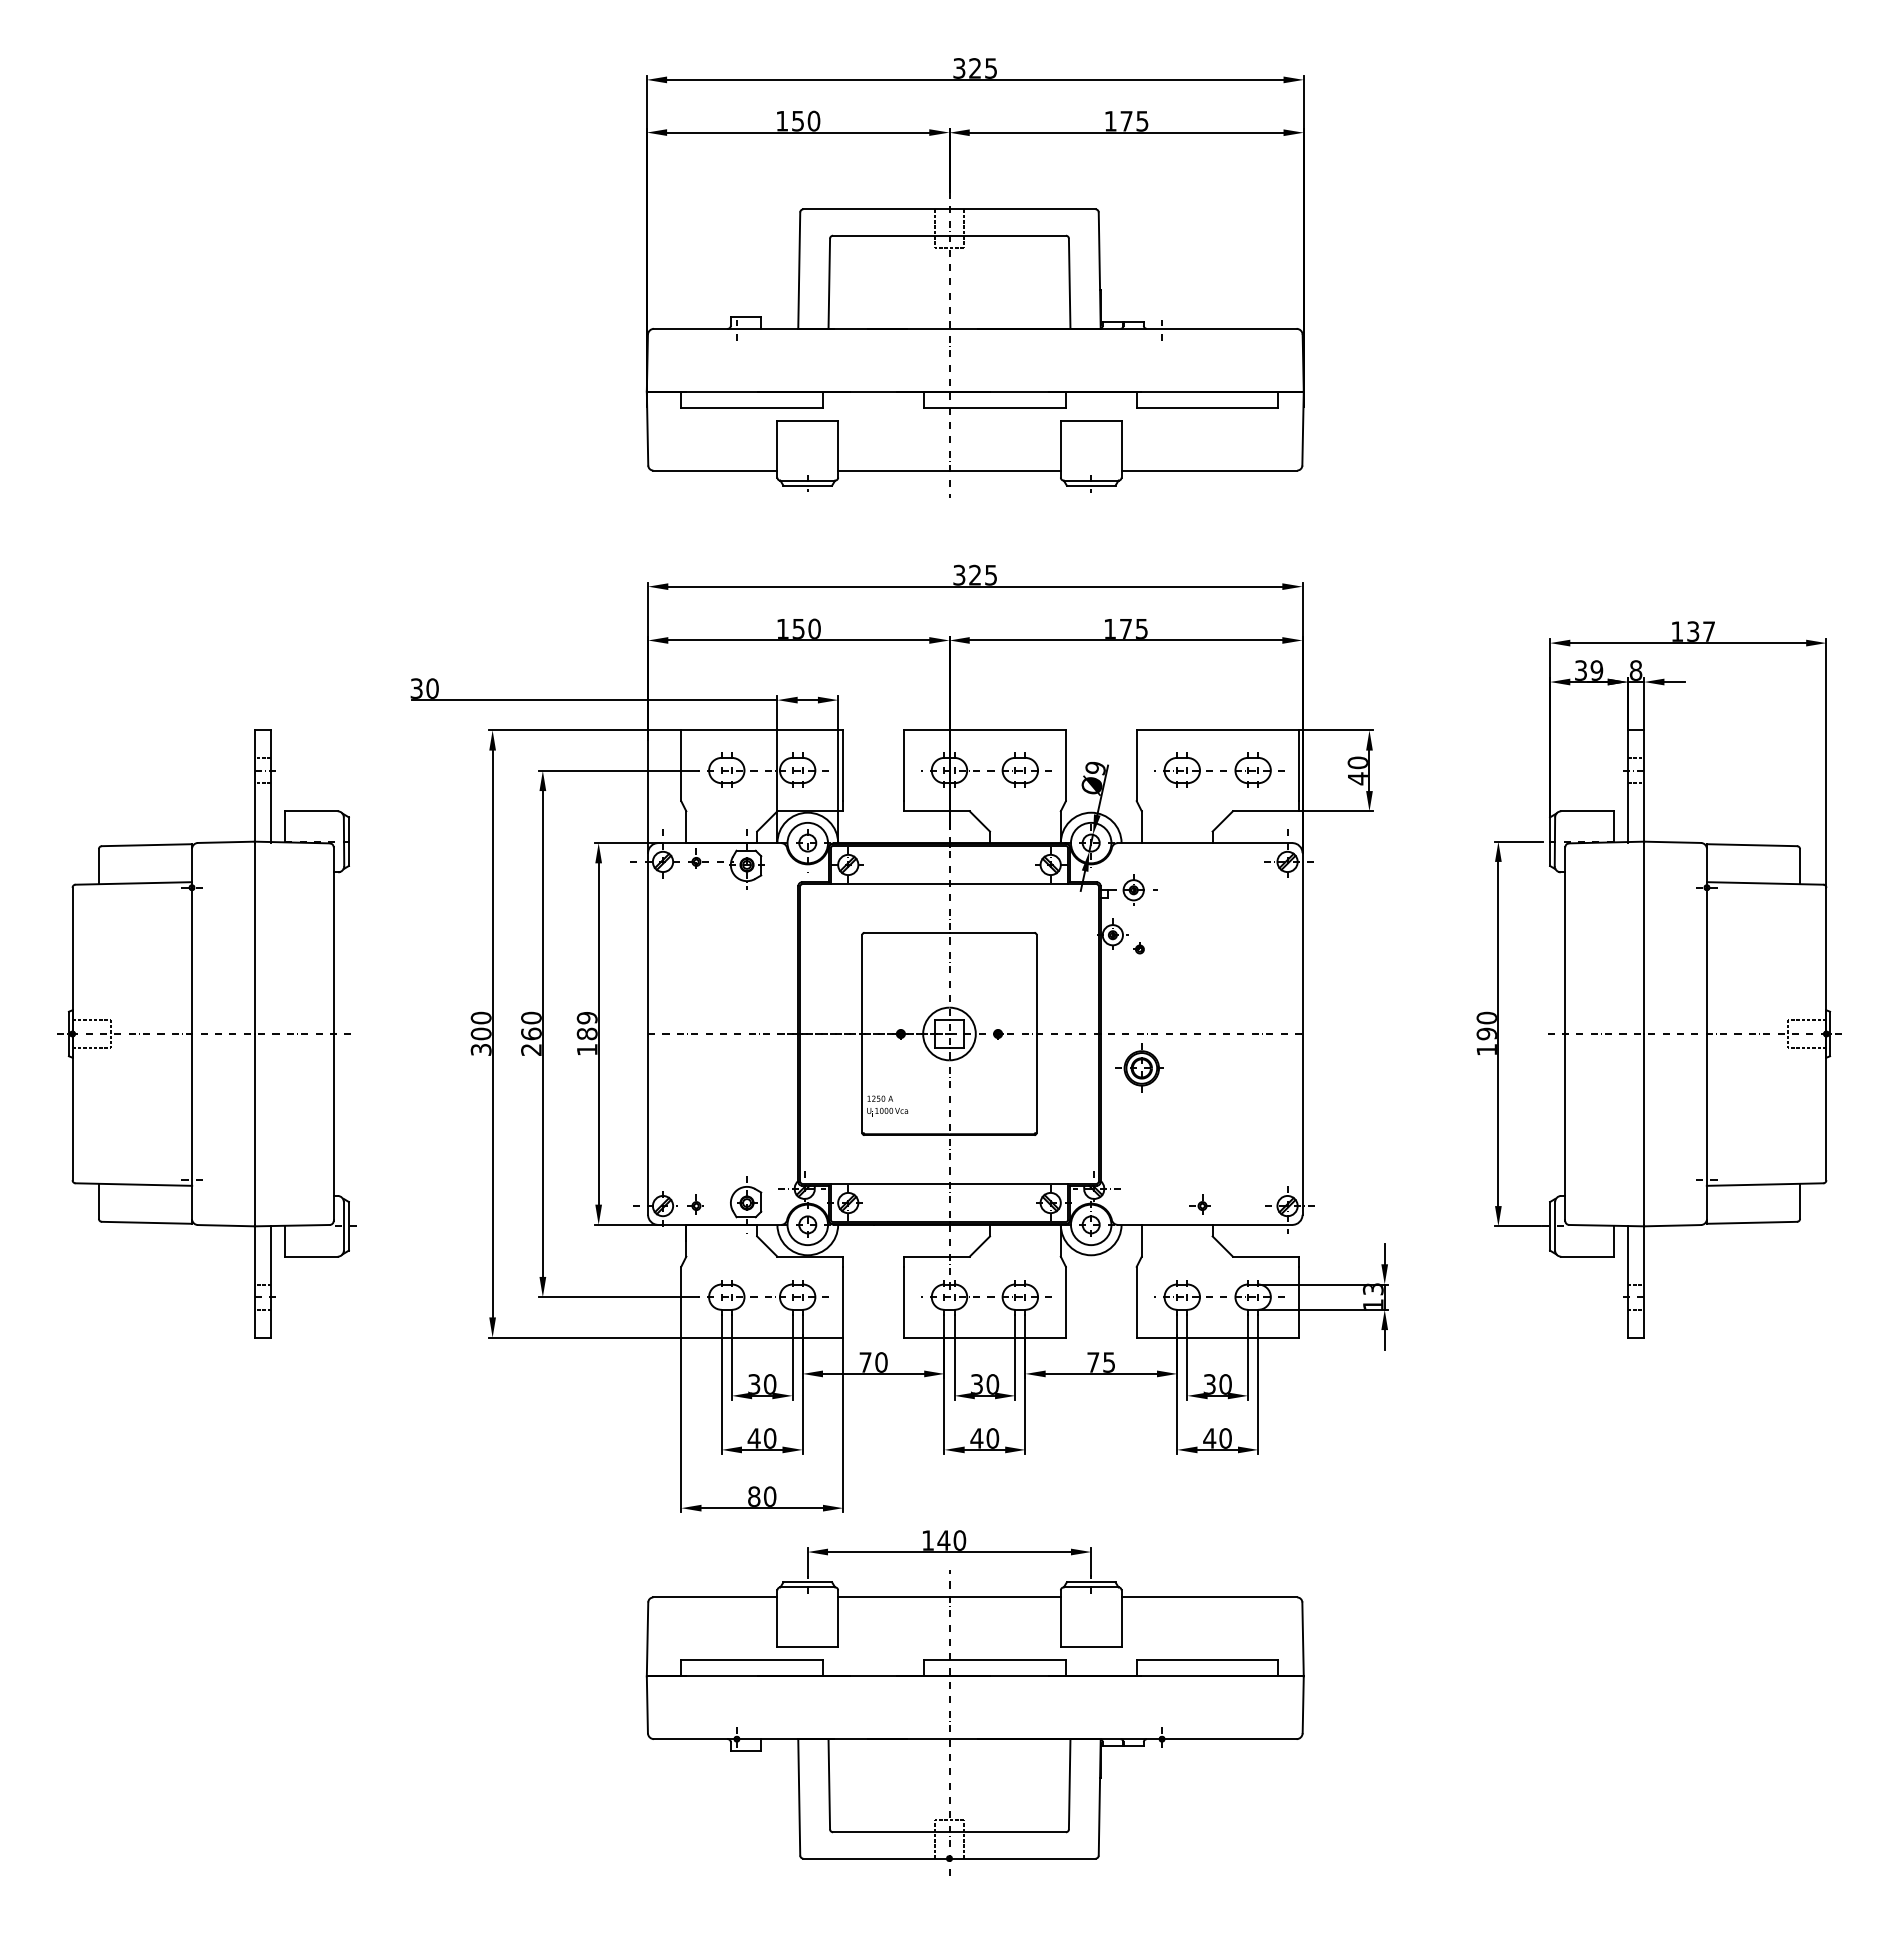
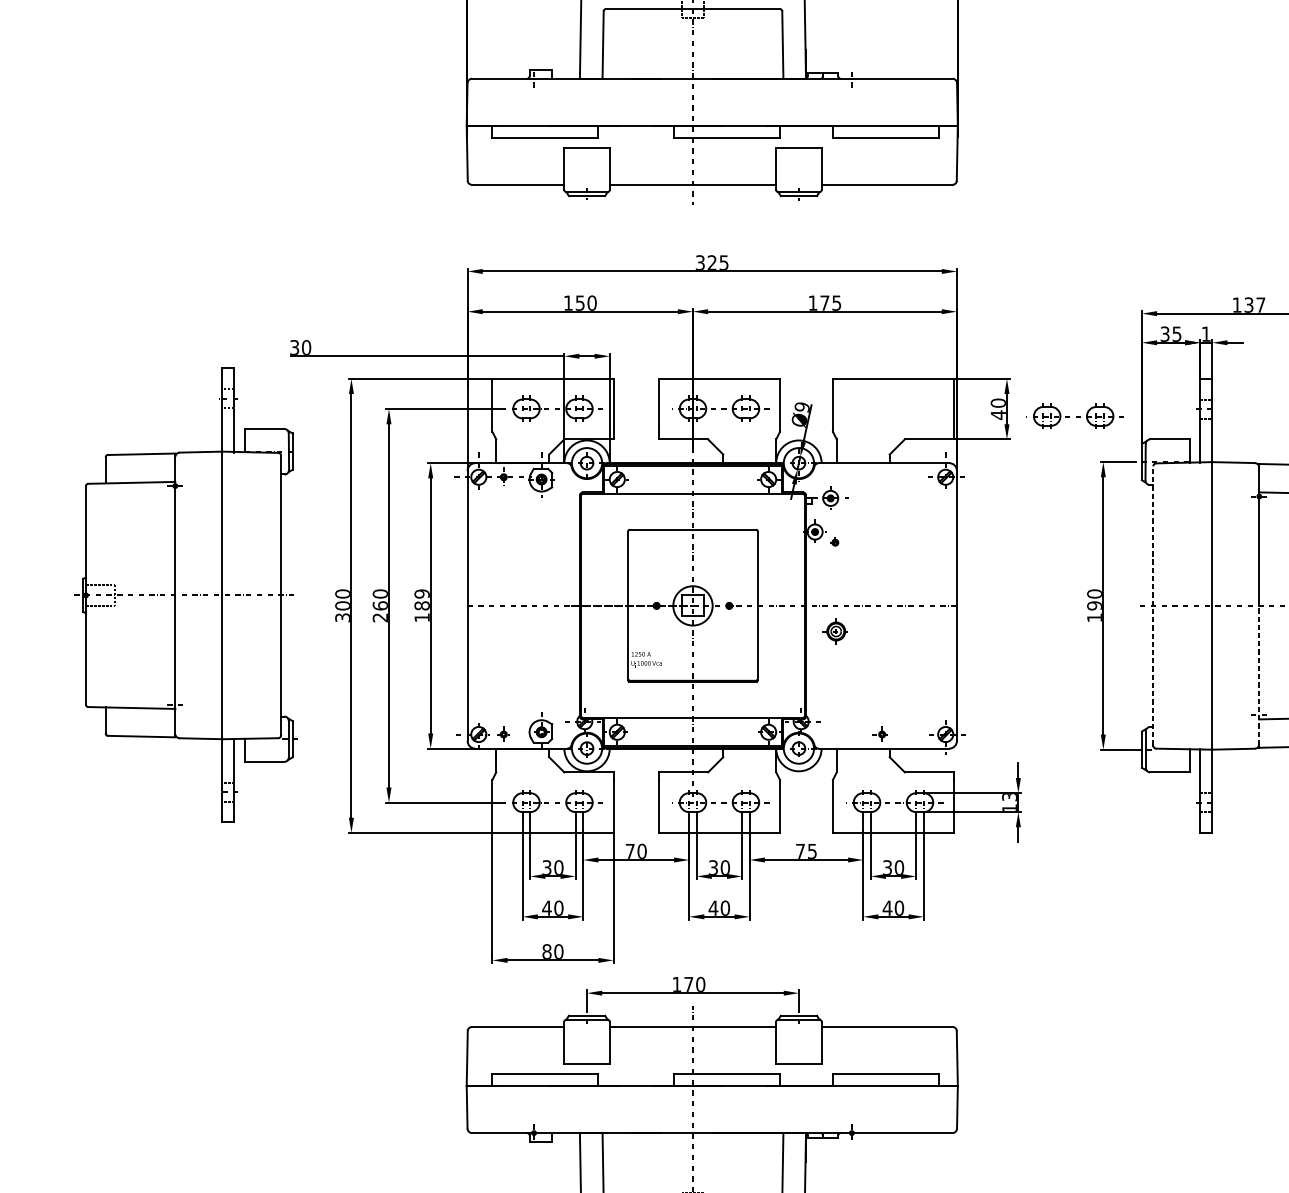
text: (1596, 670) -> (1176, 334), 39 -> 35
text: (1635, 670) -> (1205, 334), 8 -> 1
part: (1219, 769) -> (1075, 415), moved
part: (206, 1033) -> (186, 595), moved
line: (1565, 1034) -> (1153, 606), solid -> dashed
part: (1139, 1067) -> (835, 630), size x0.7
line: (1706, 1126) -> (1258, 675), solid -> dashed
text: (943, 1540) -> (688, 984), 140 -> 170

